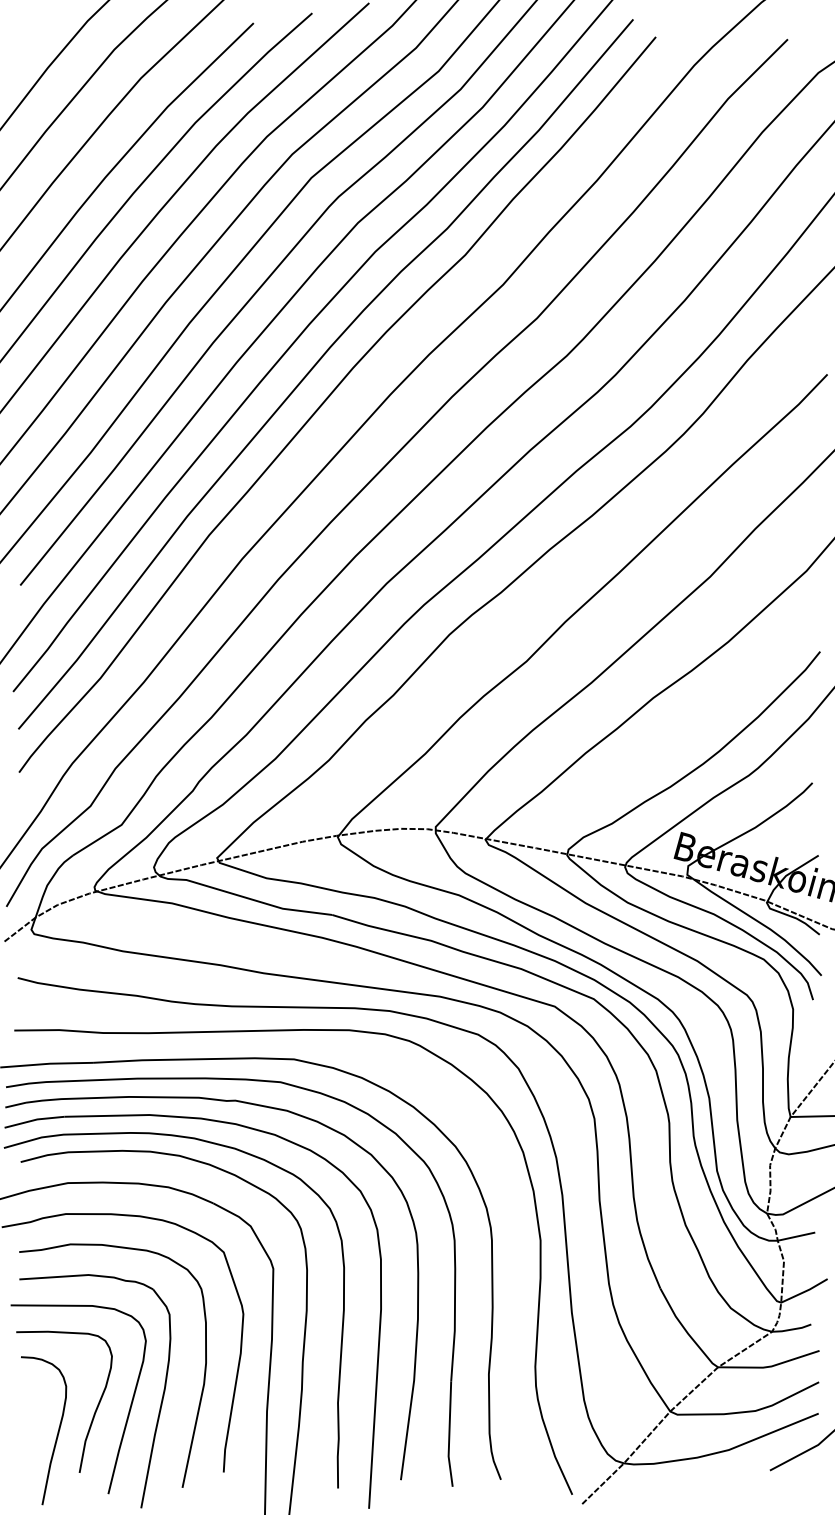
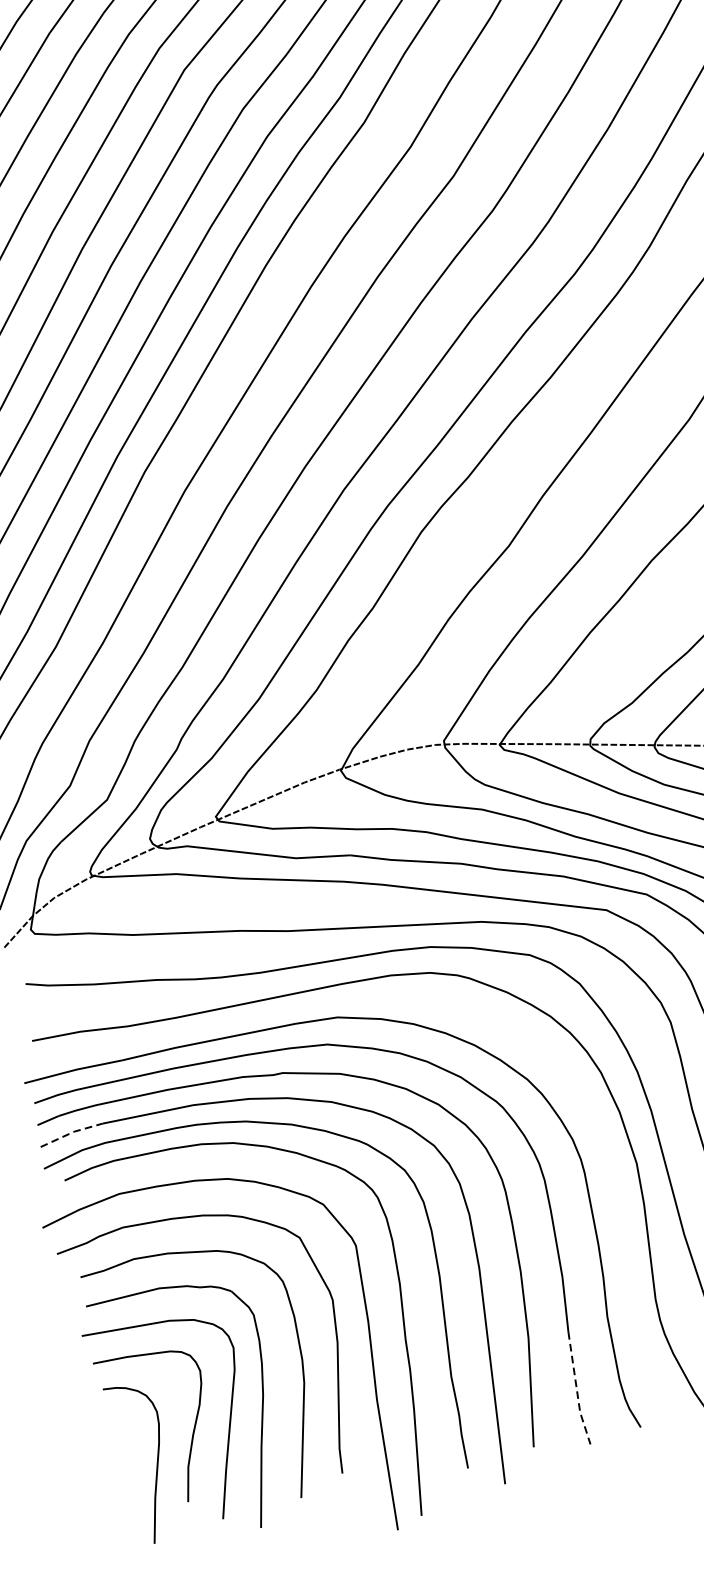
line: (35, 1119) -> (72, 1132), solid -> dashed
line: (449, 1435) -> (577, 1390), solid -> dashed

